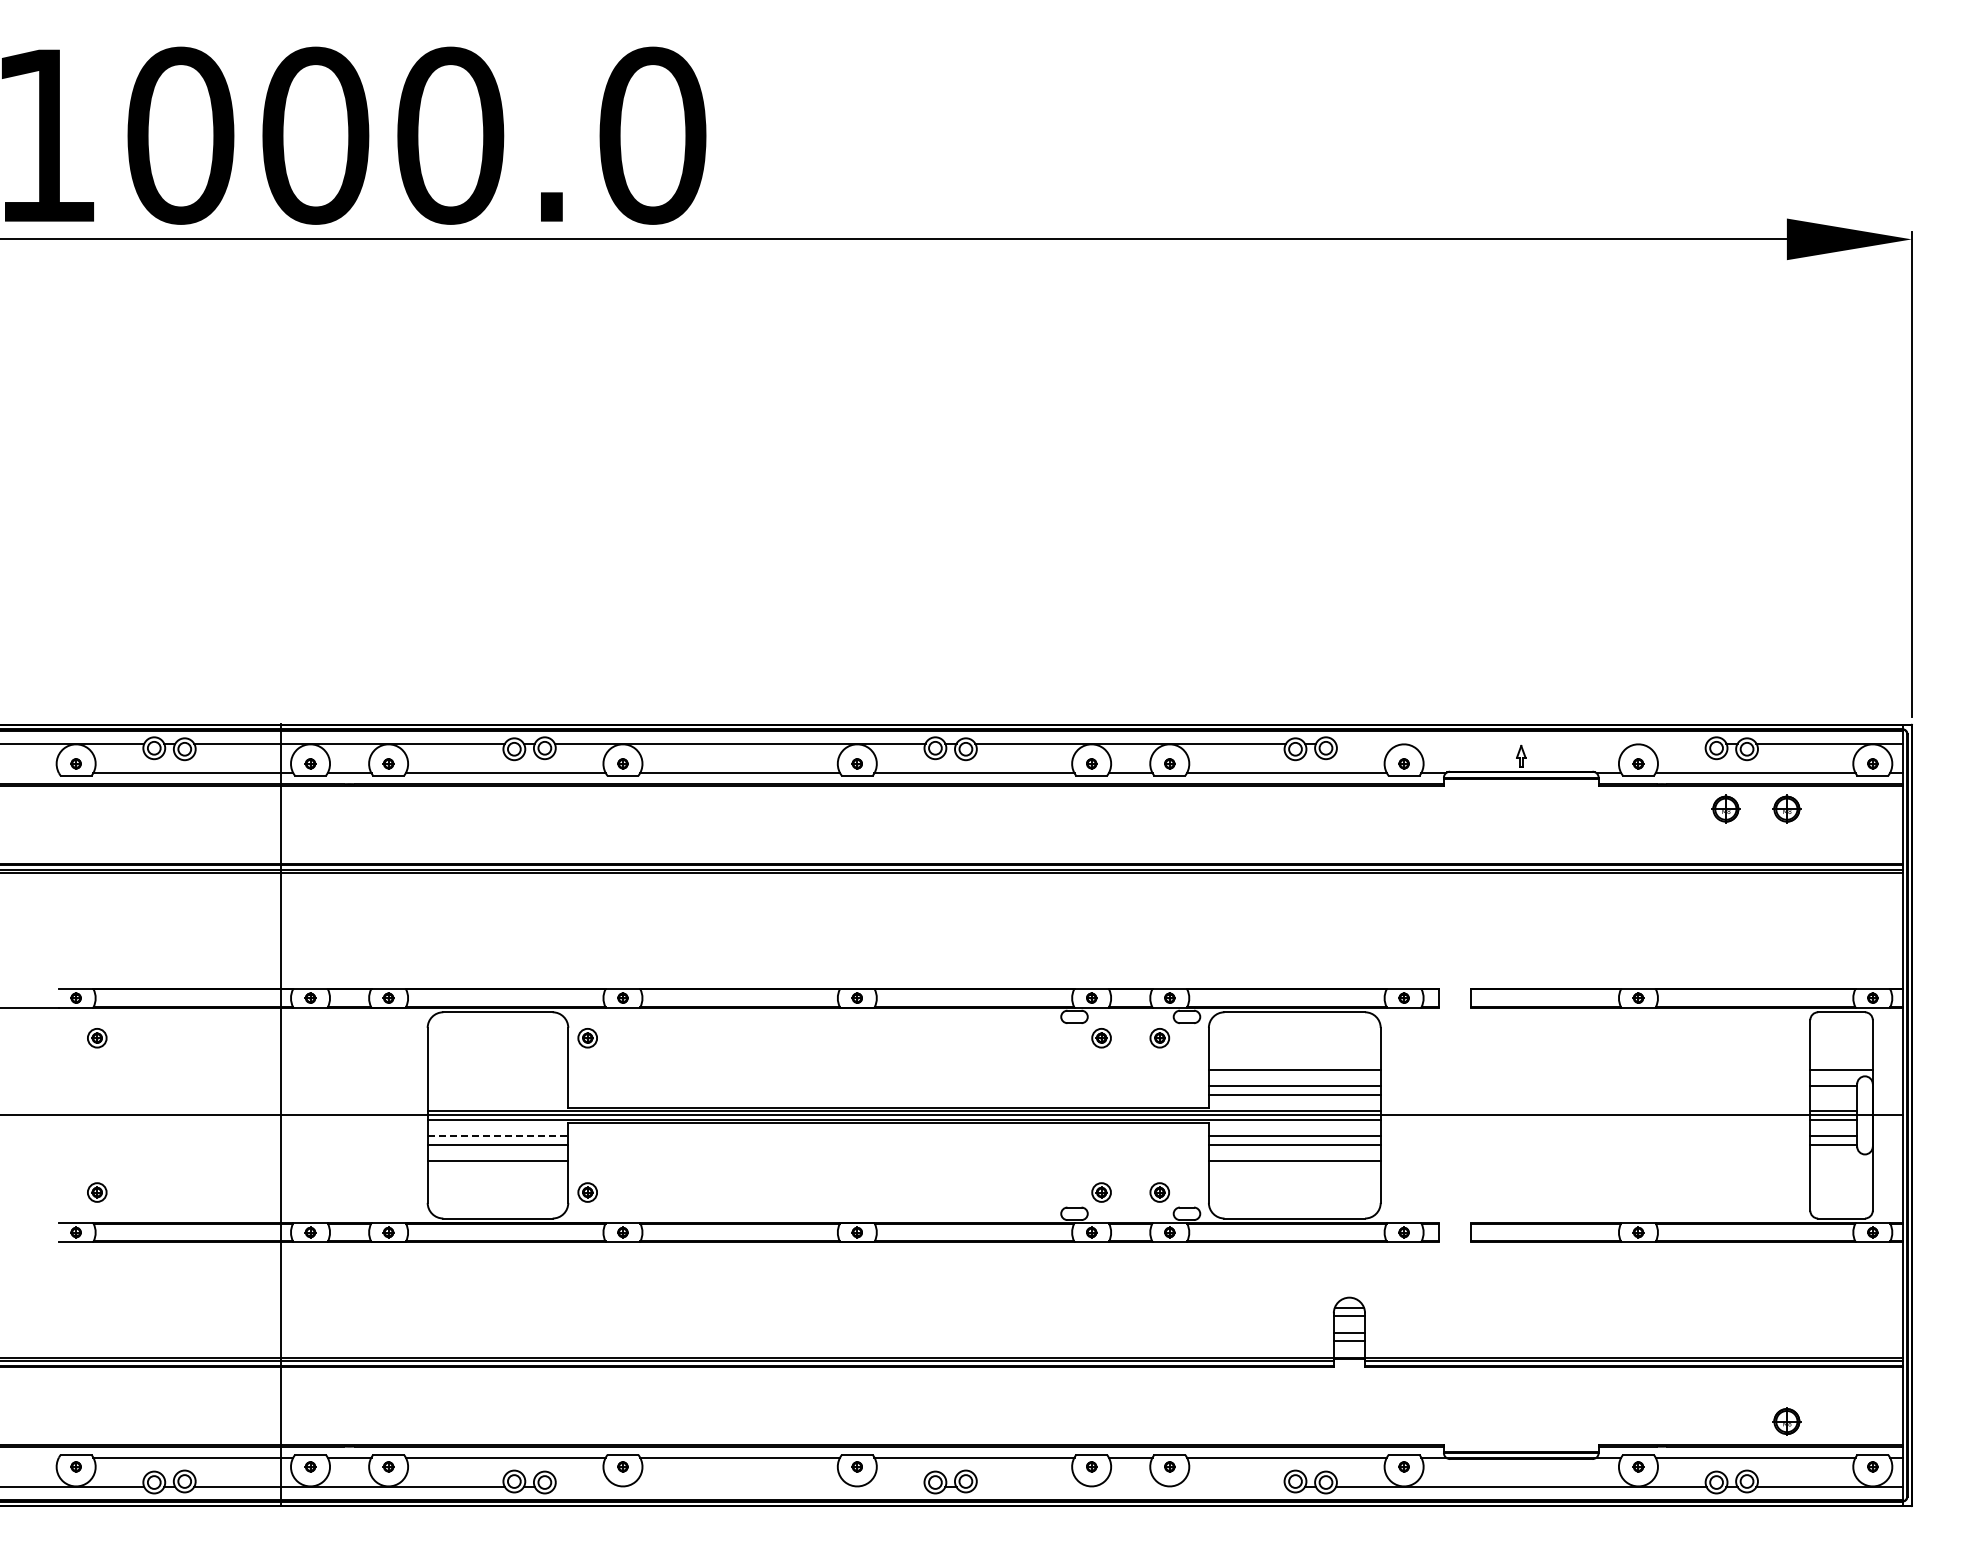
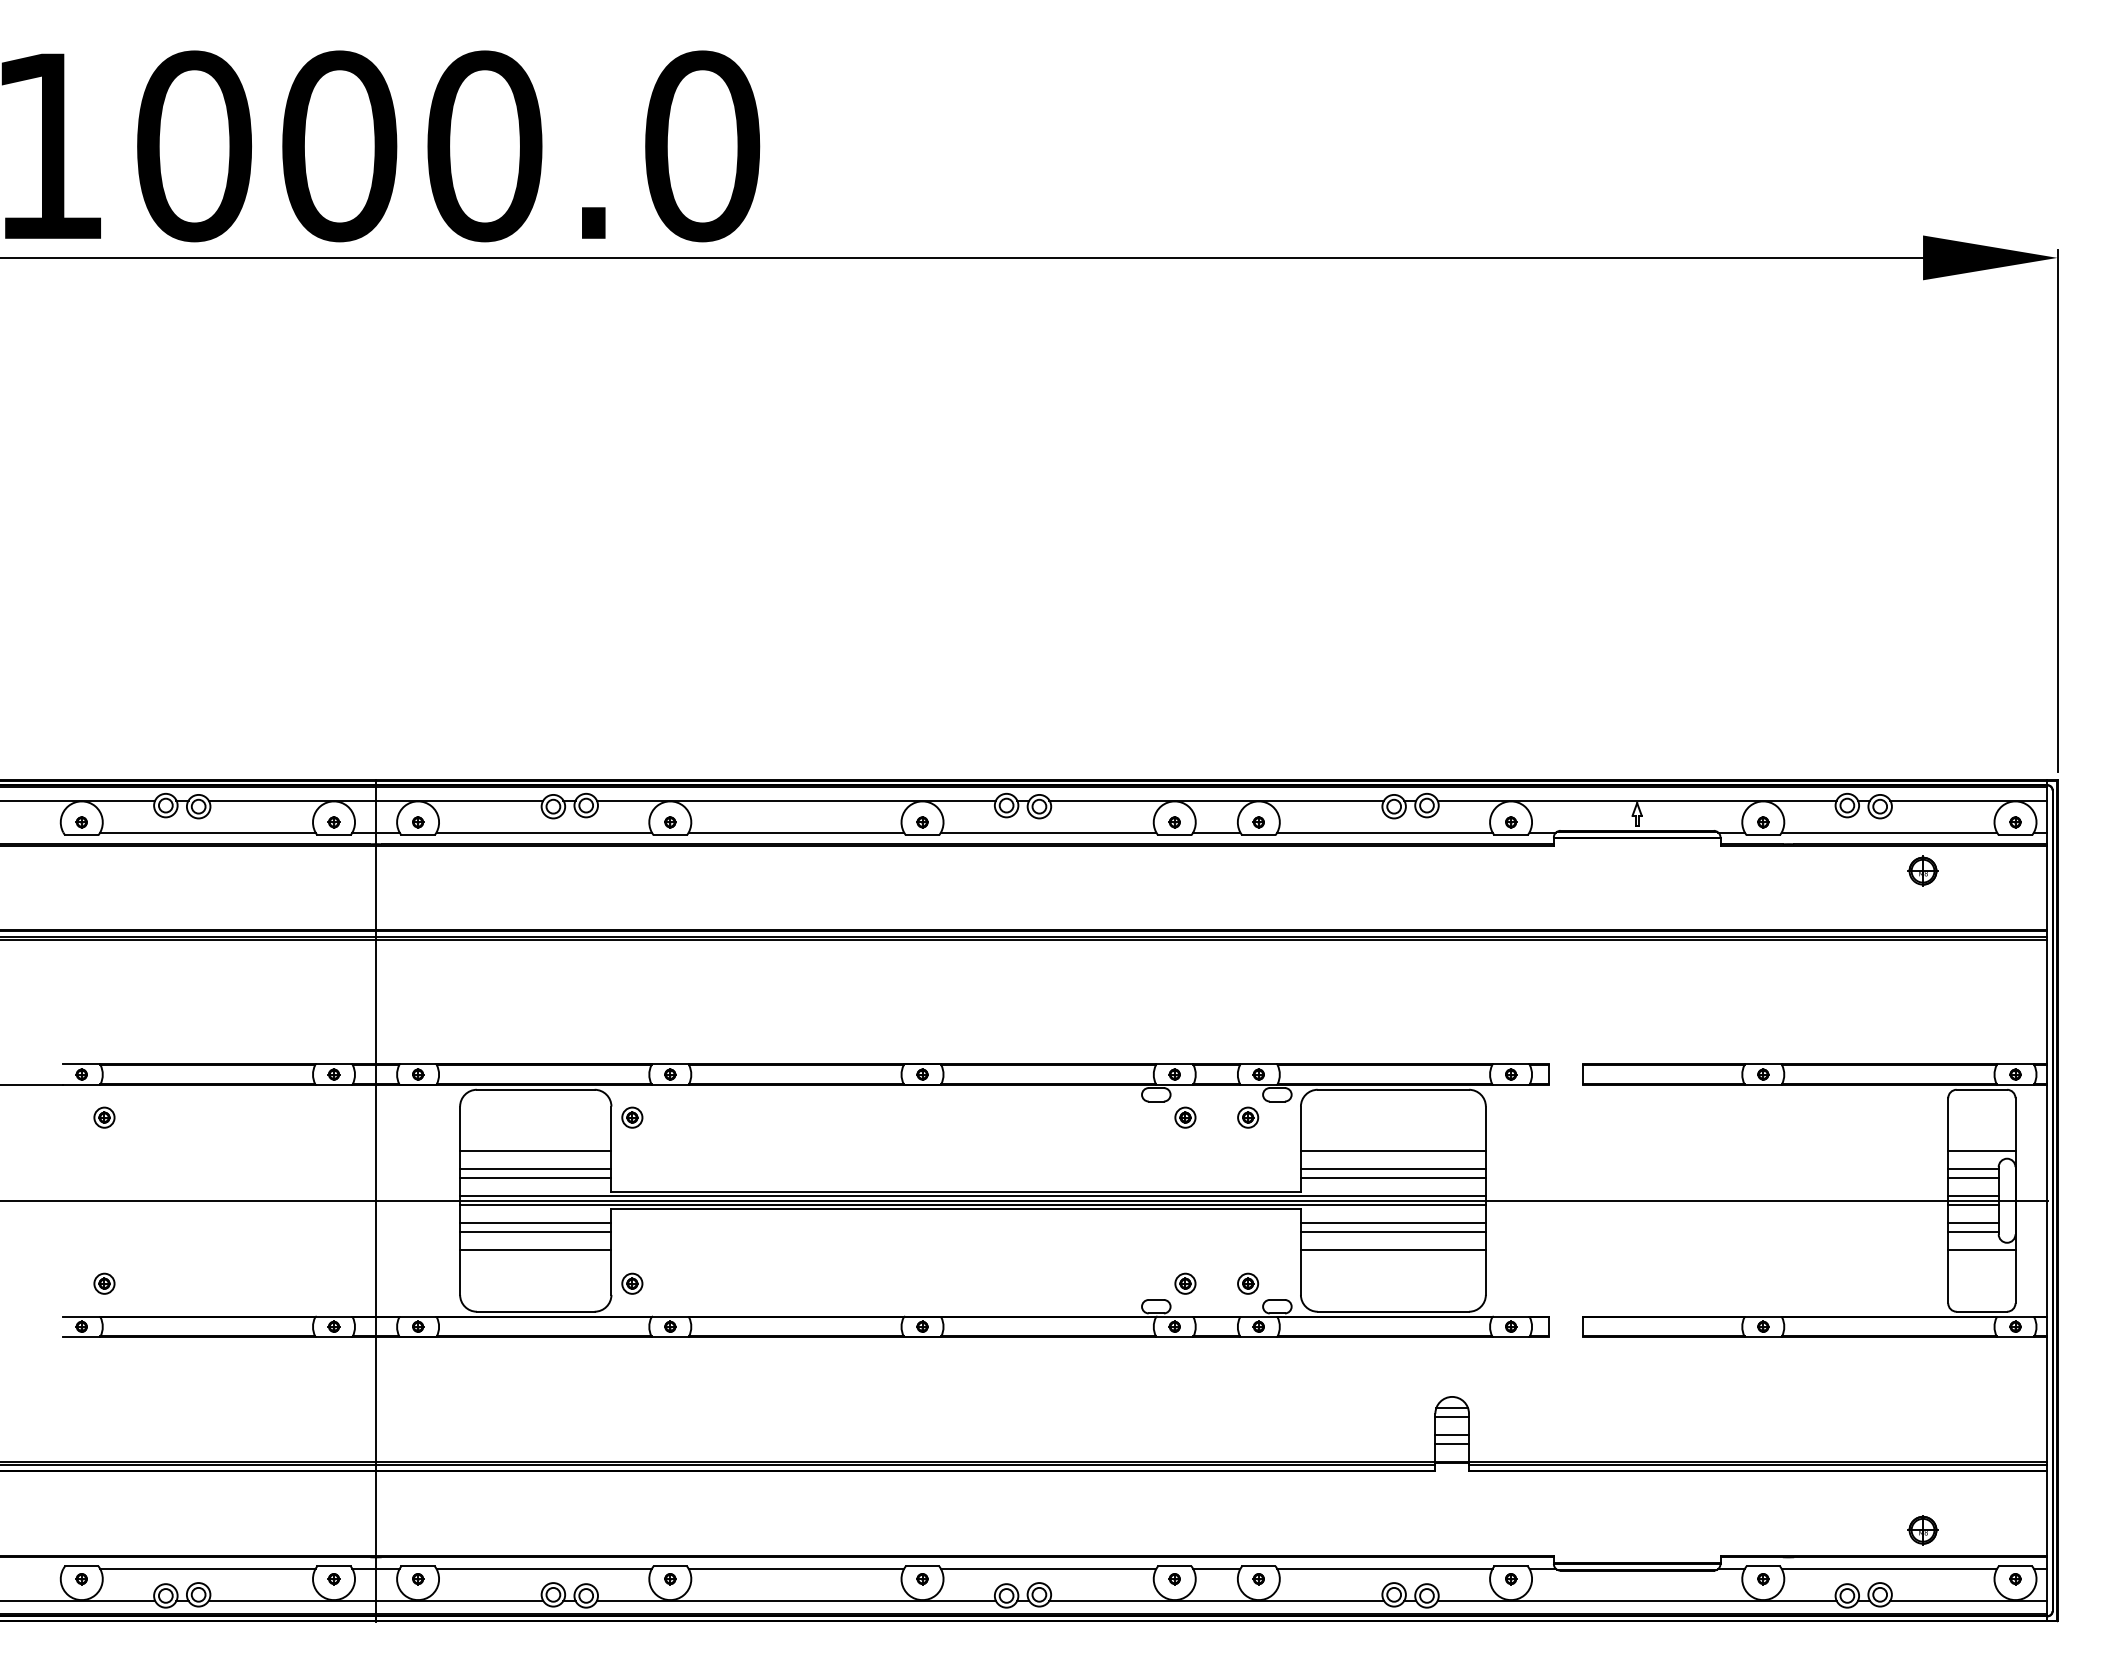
line: (1520, 743) -> (1636, 800), added
part: (1725, 808) -> (1856, 870), removed
line: (497, 1069) -> (535, 1151), added
line: (497, 1086) -> (535, 1169), added
line: (497, 1094) -> (535, 1178), added
line: (1833, 1094) -> (1973, 1178), added
line: (280, 1115) -> (375, 1200), moved
line: (498, 1136) -> (536, 1223), dashed -> solid
line: (1841, 1161) -> (1981, 1250), added
line: (739, 1487) -> (795, 1601), added
line: (1130, 1487) -> (1216, 1601), added

